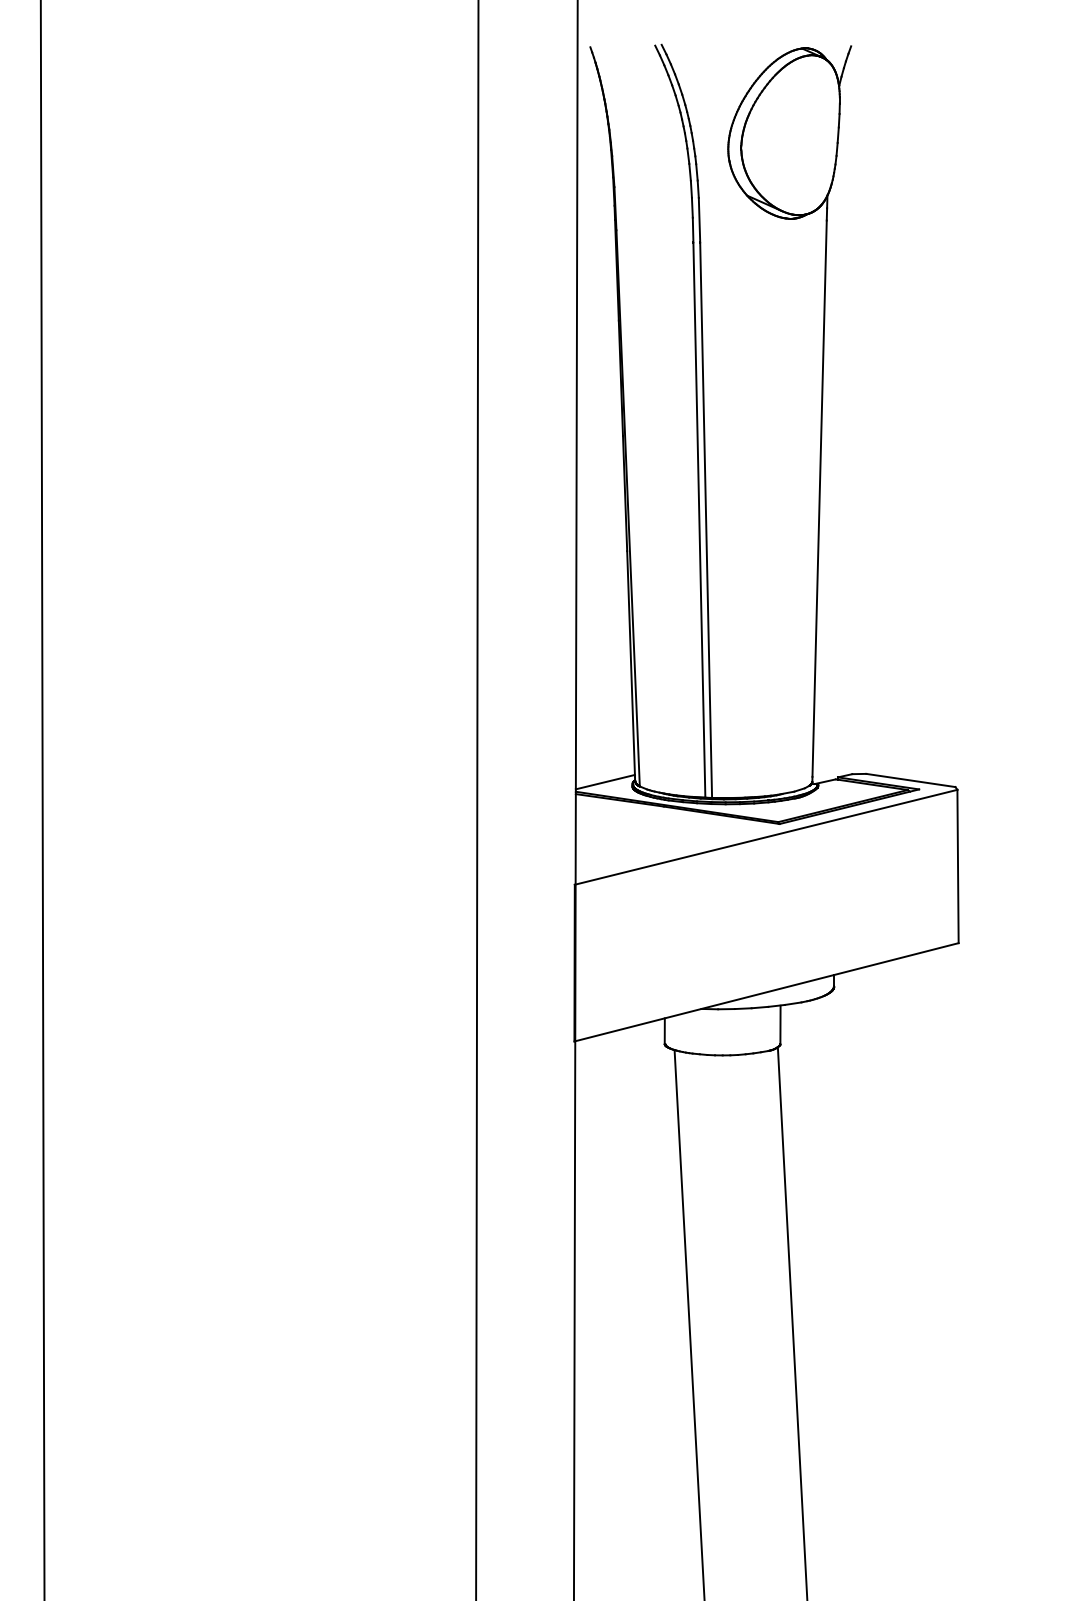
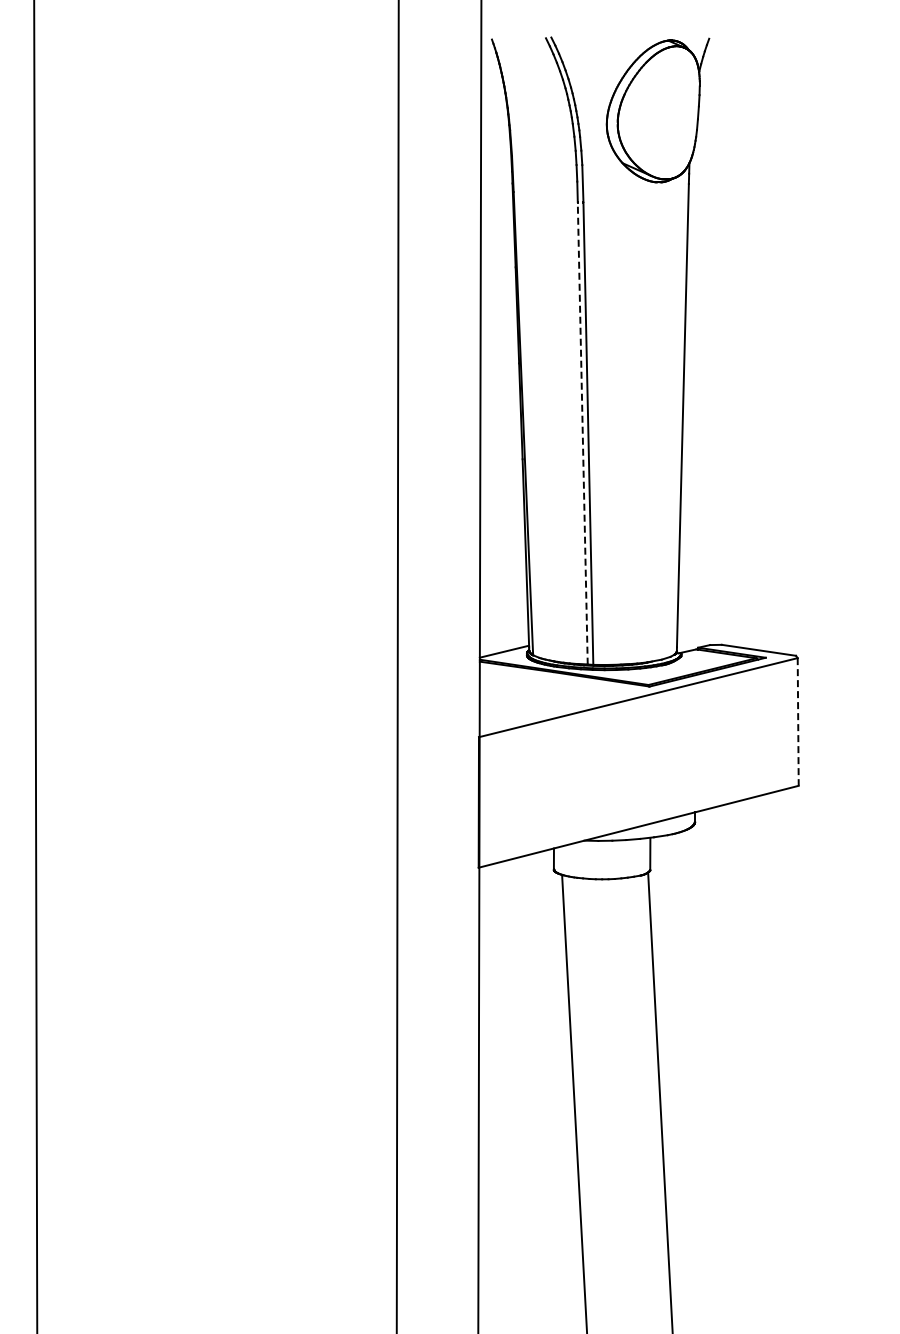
line: (699, 520) -> (582, 433), solid -> dashed
line: (958, 865) -> (798, 721), solid -> dashed

